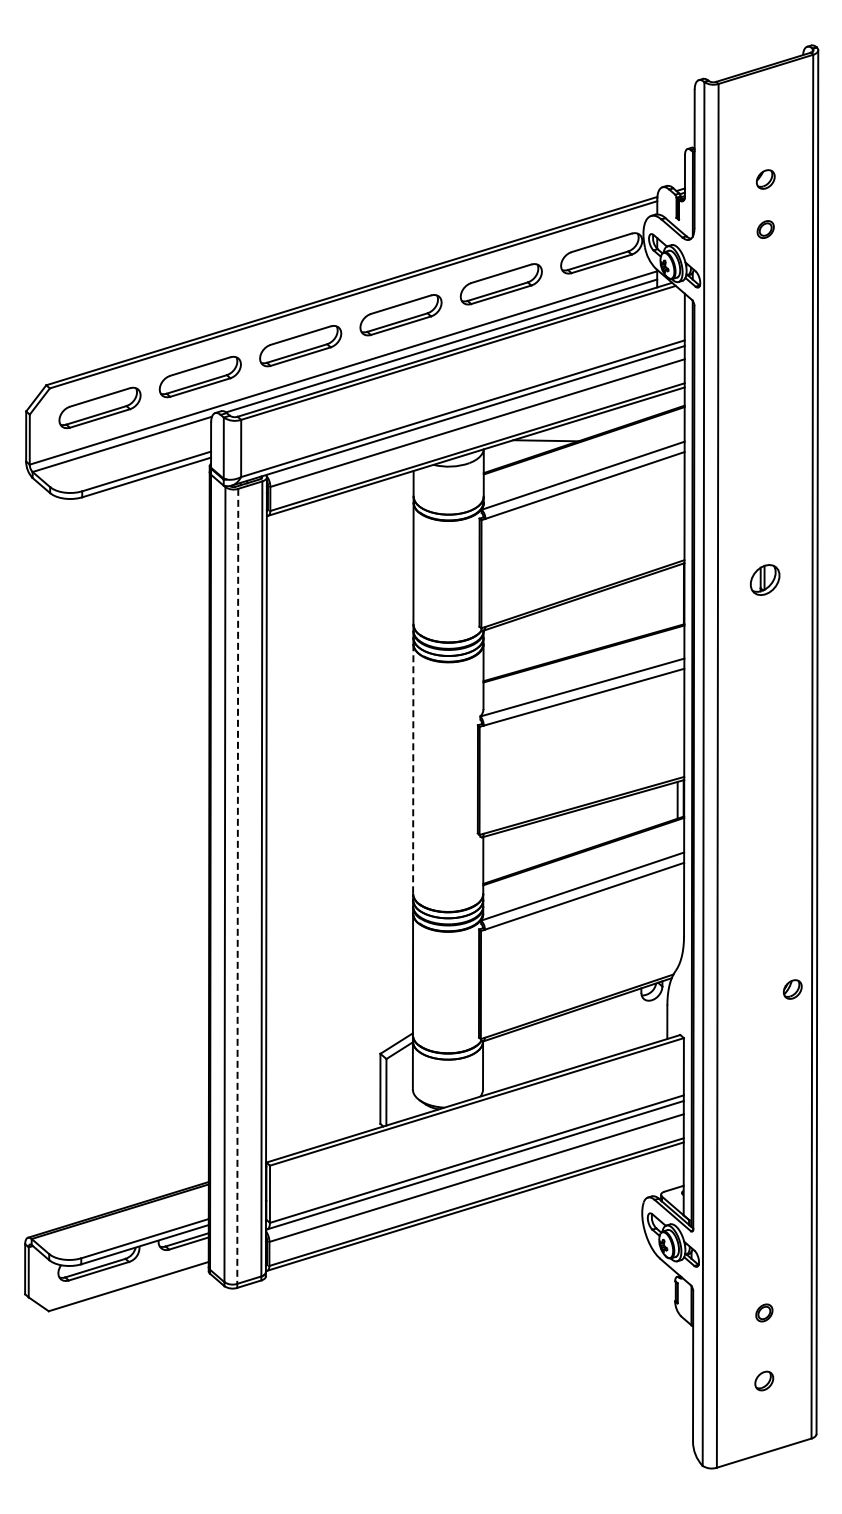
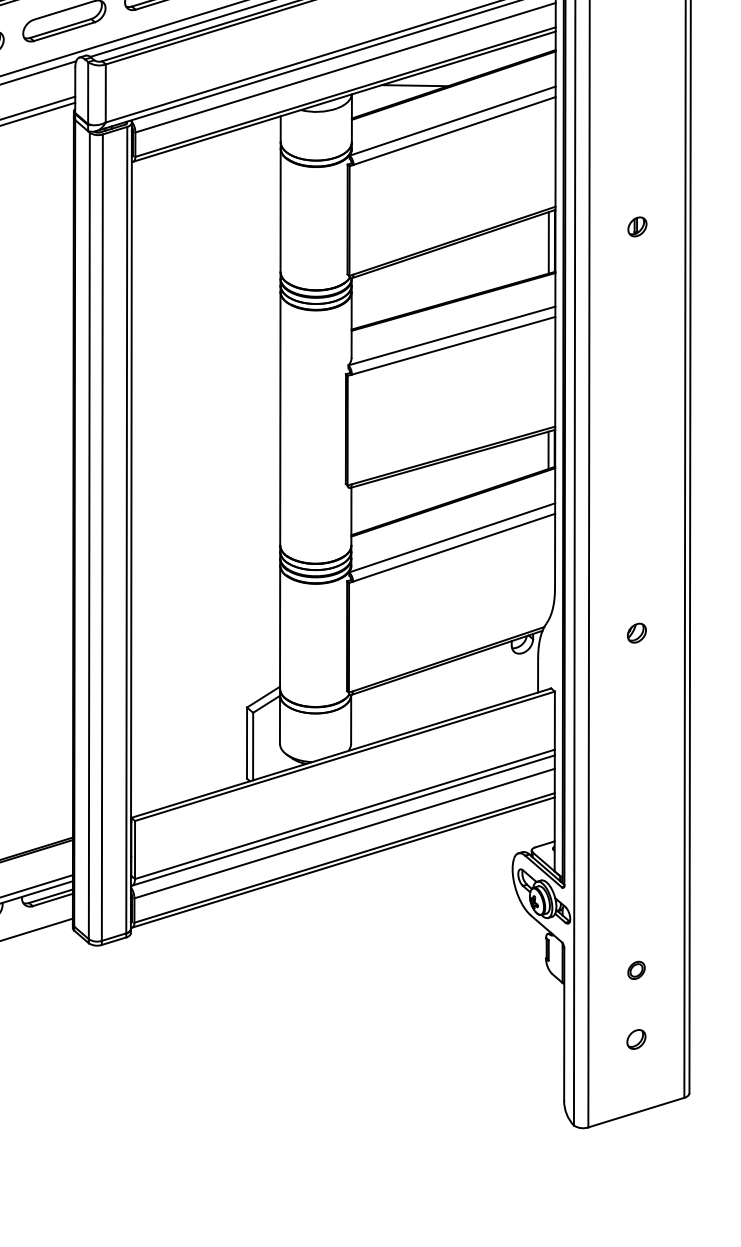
part: (765, 579) -> (637, 226), size x0.62
line: (677, 595) -> (548, 242), added
line: (413, 769) -> (280, 419), dashed -> solid
line: (237, 886) -> (102, 537), dashed -> solid
part: (792, 989) -> (636, 633), moved

